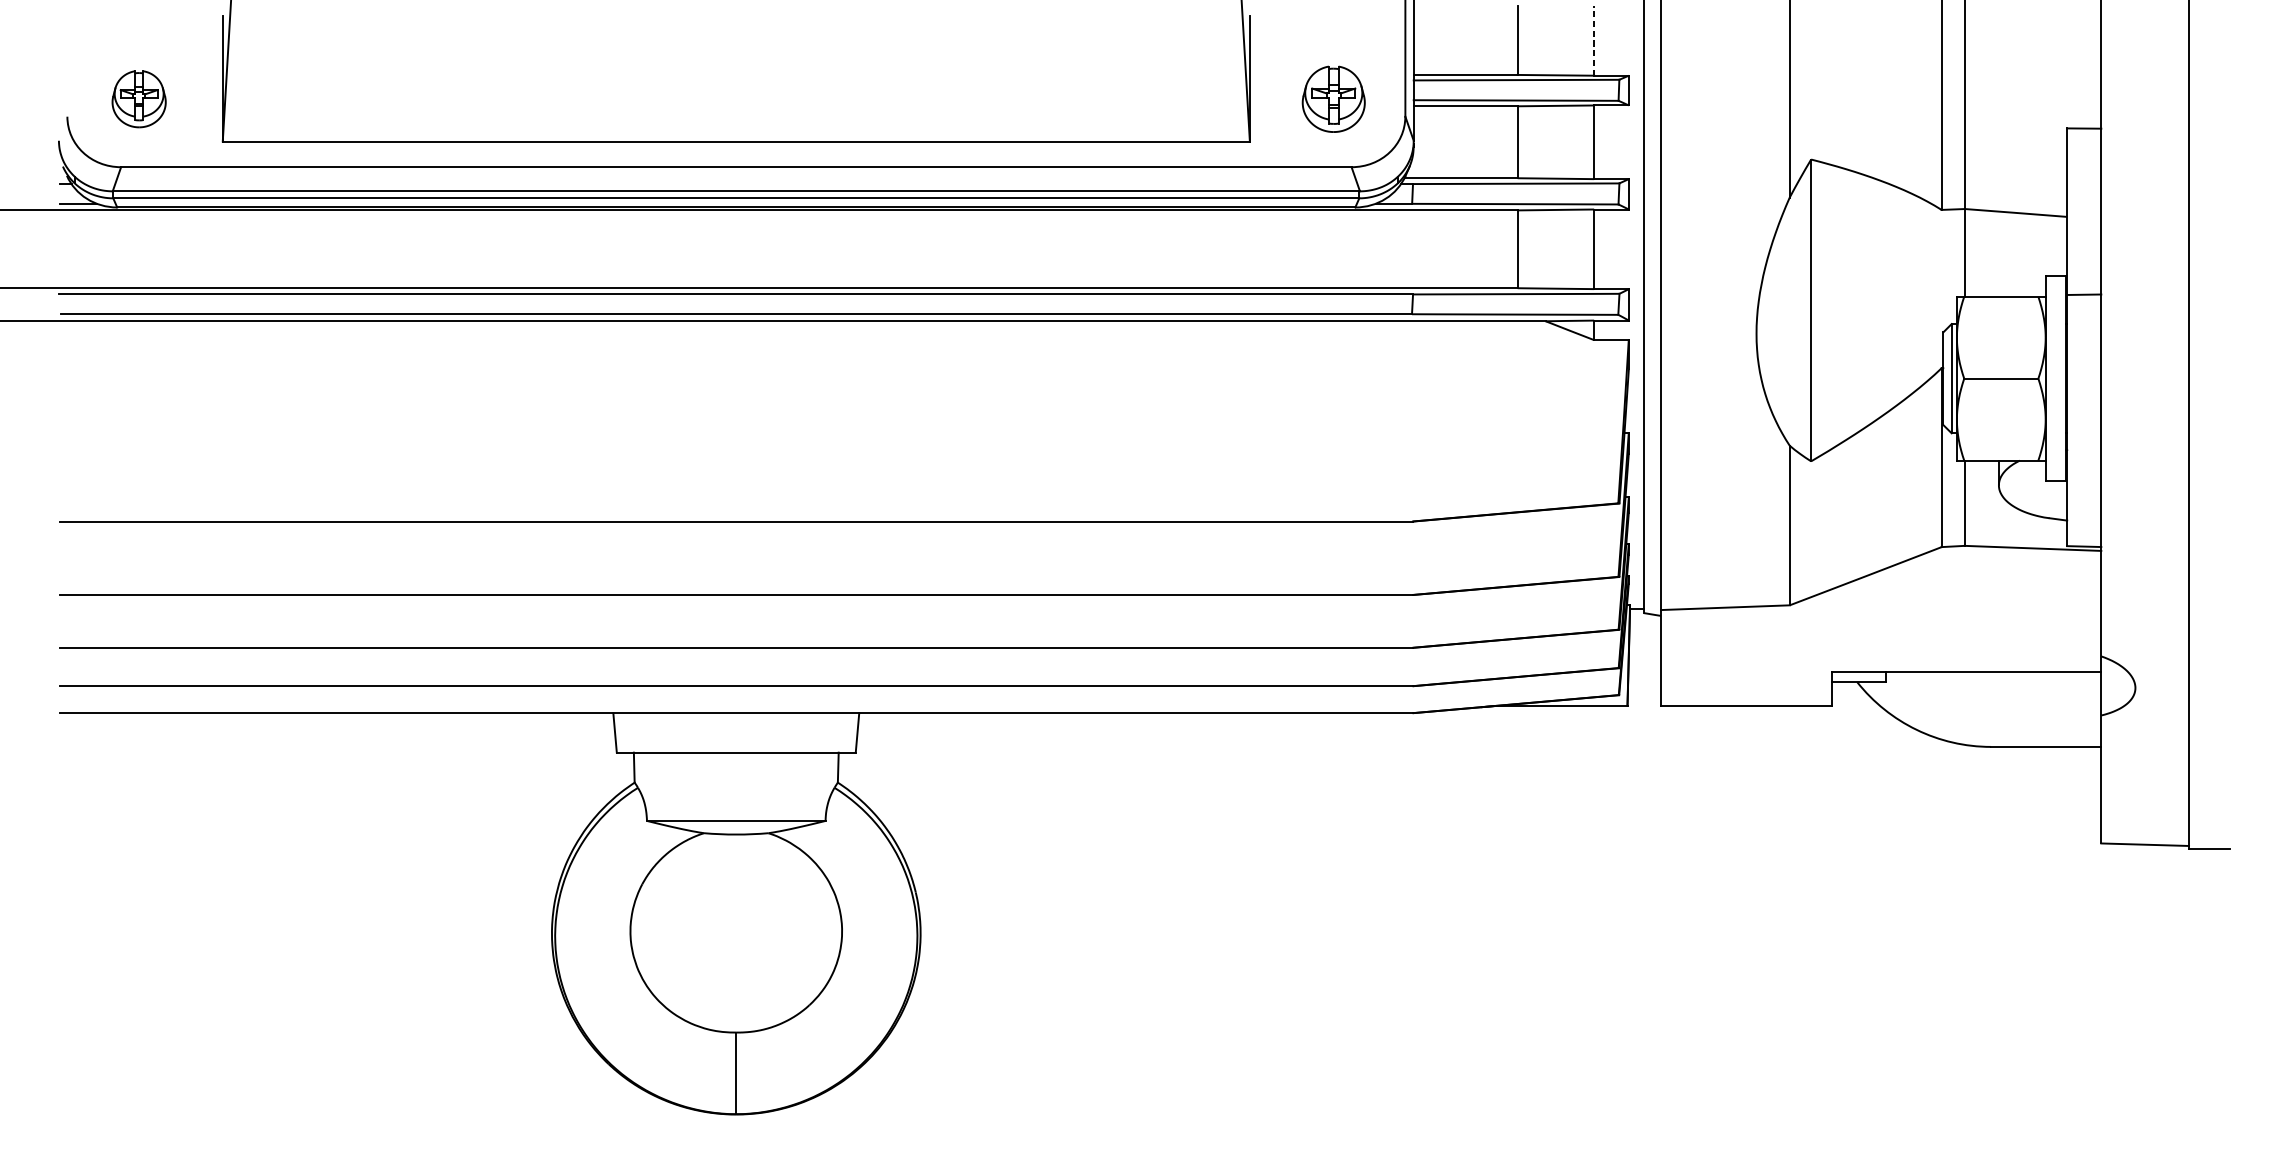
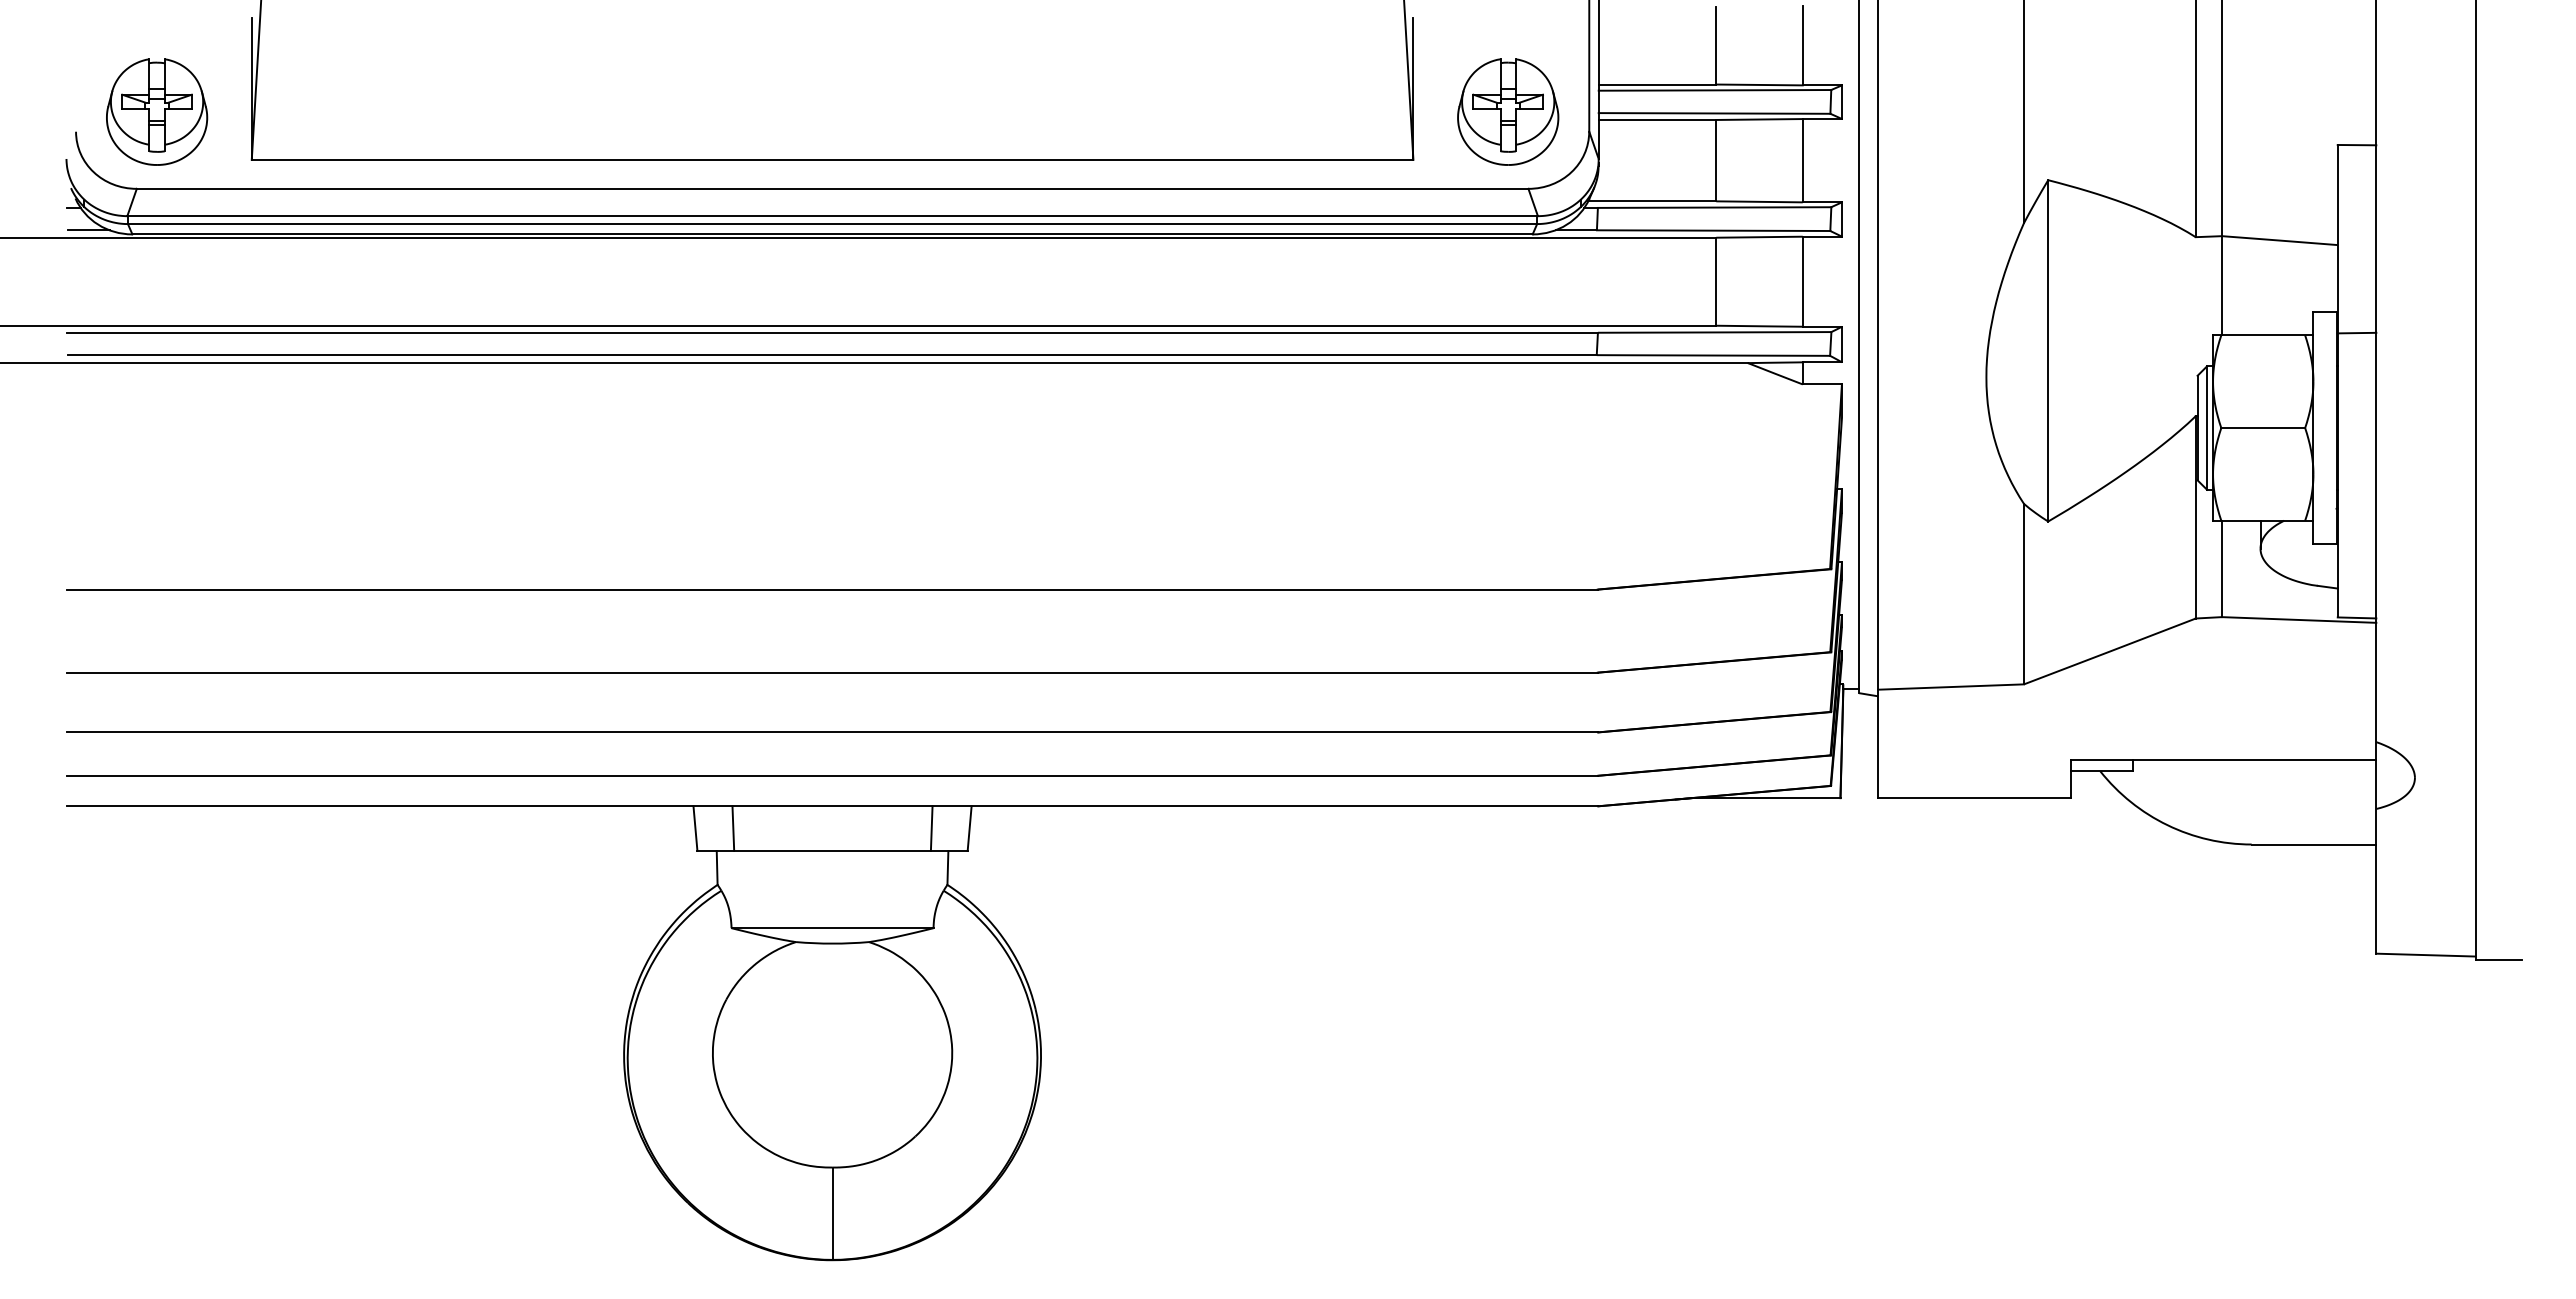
line: (1593, 40) -> (1802, 45), dashed -> solid
part: (139, 98) -> (157, 111), size x1.67
part: (1333, 98) -> (1508, 111), size x1.43
line: (648, 732) -> (733, 828), added
line: (823, 732) -> (931, 828), added

